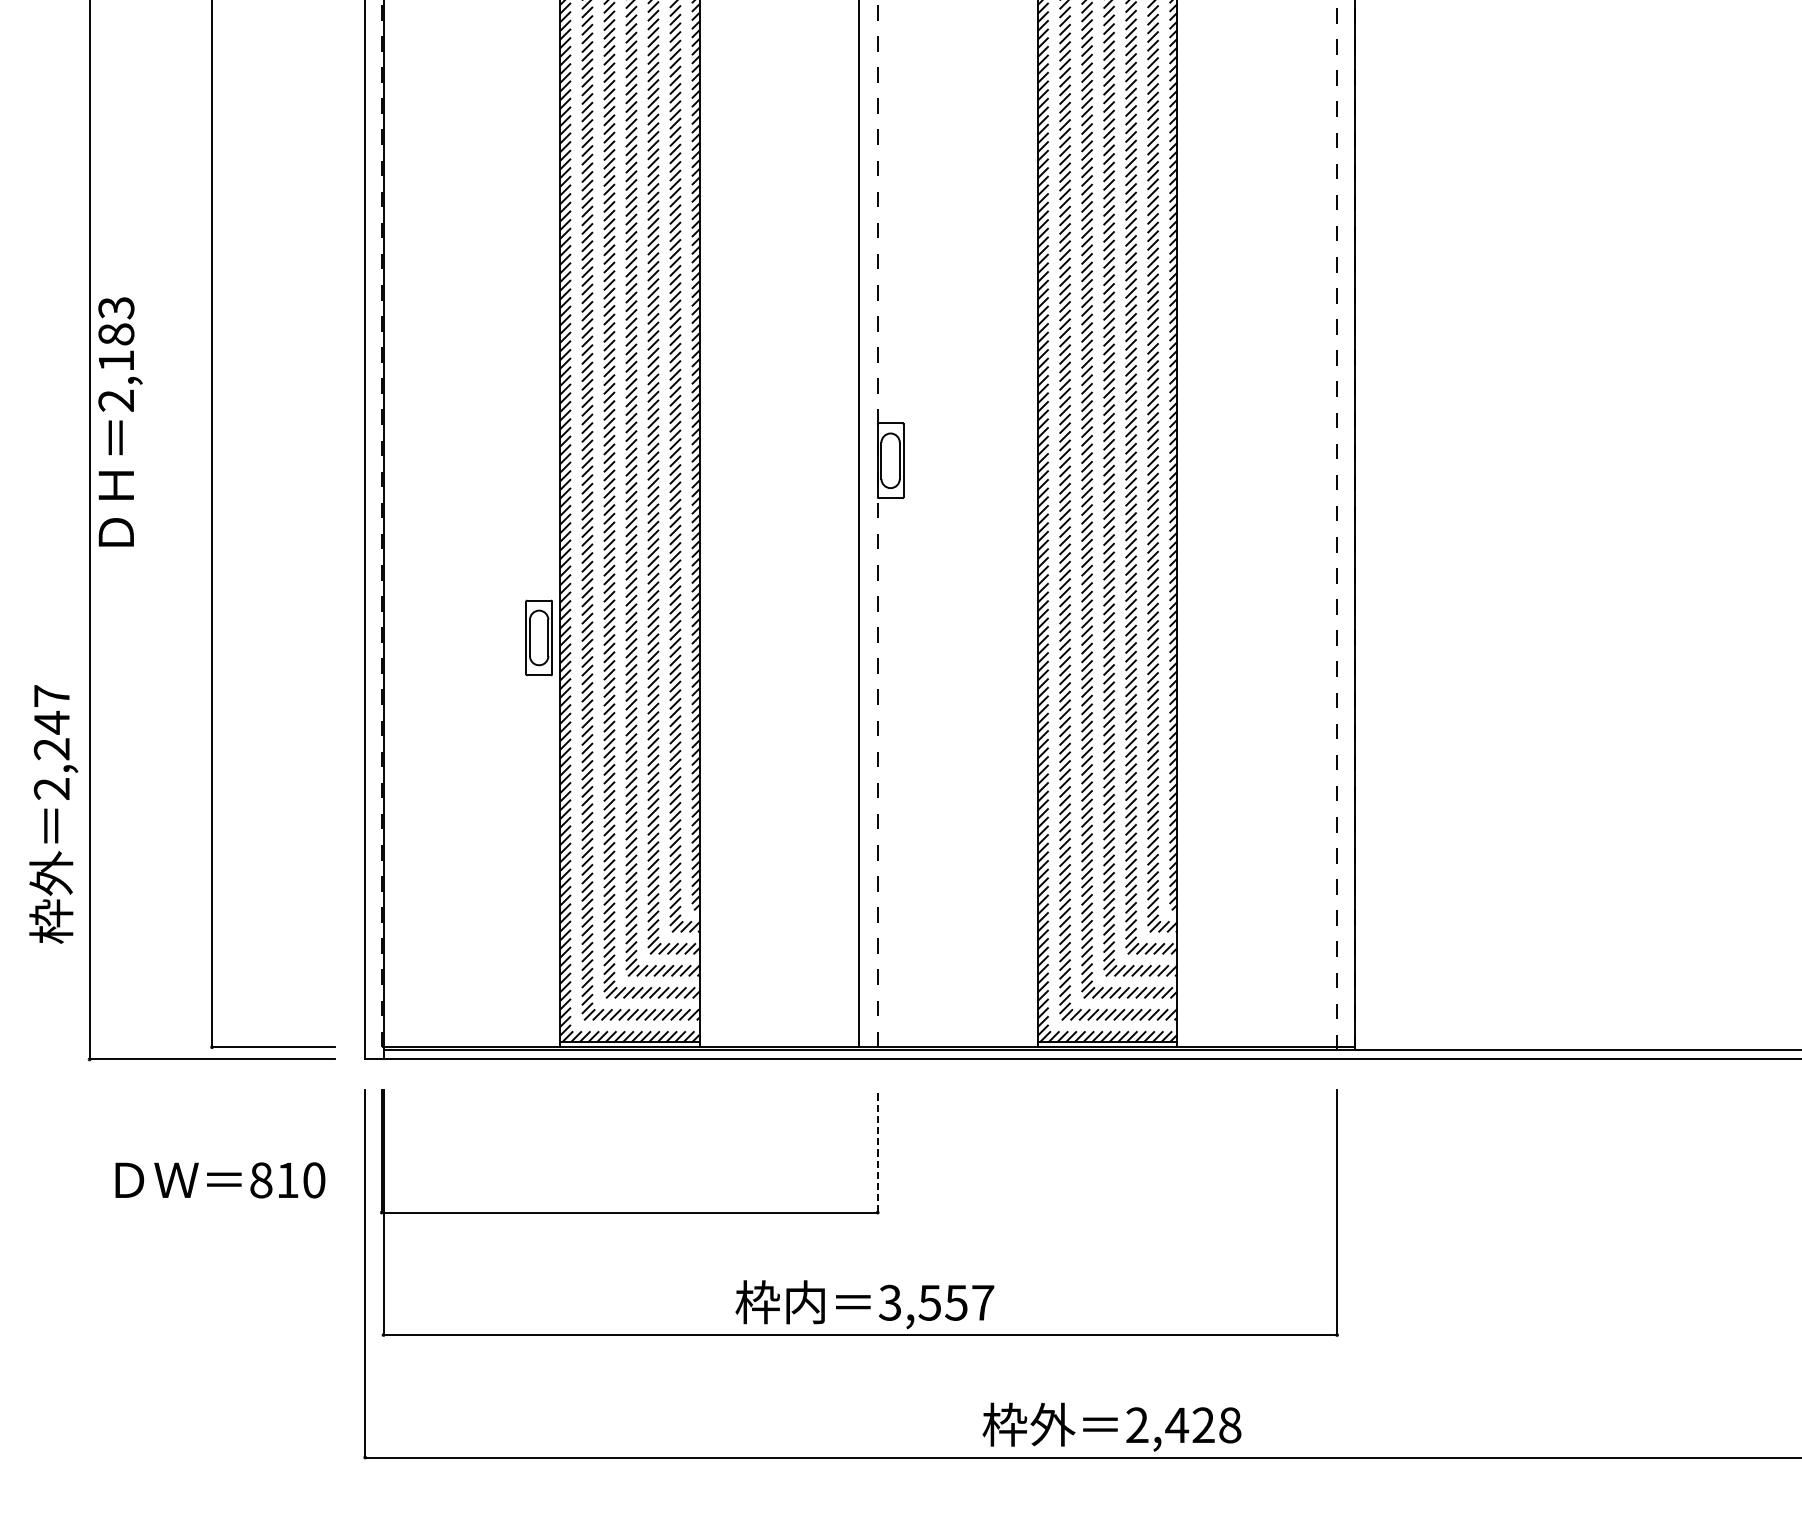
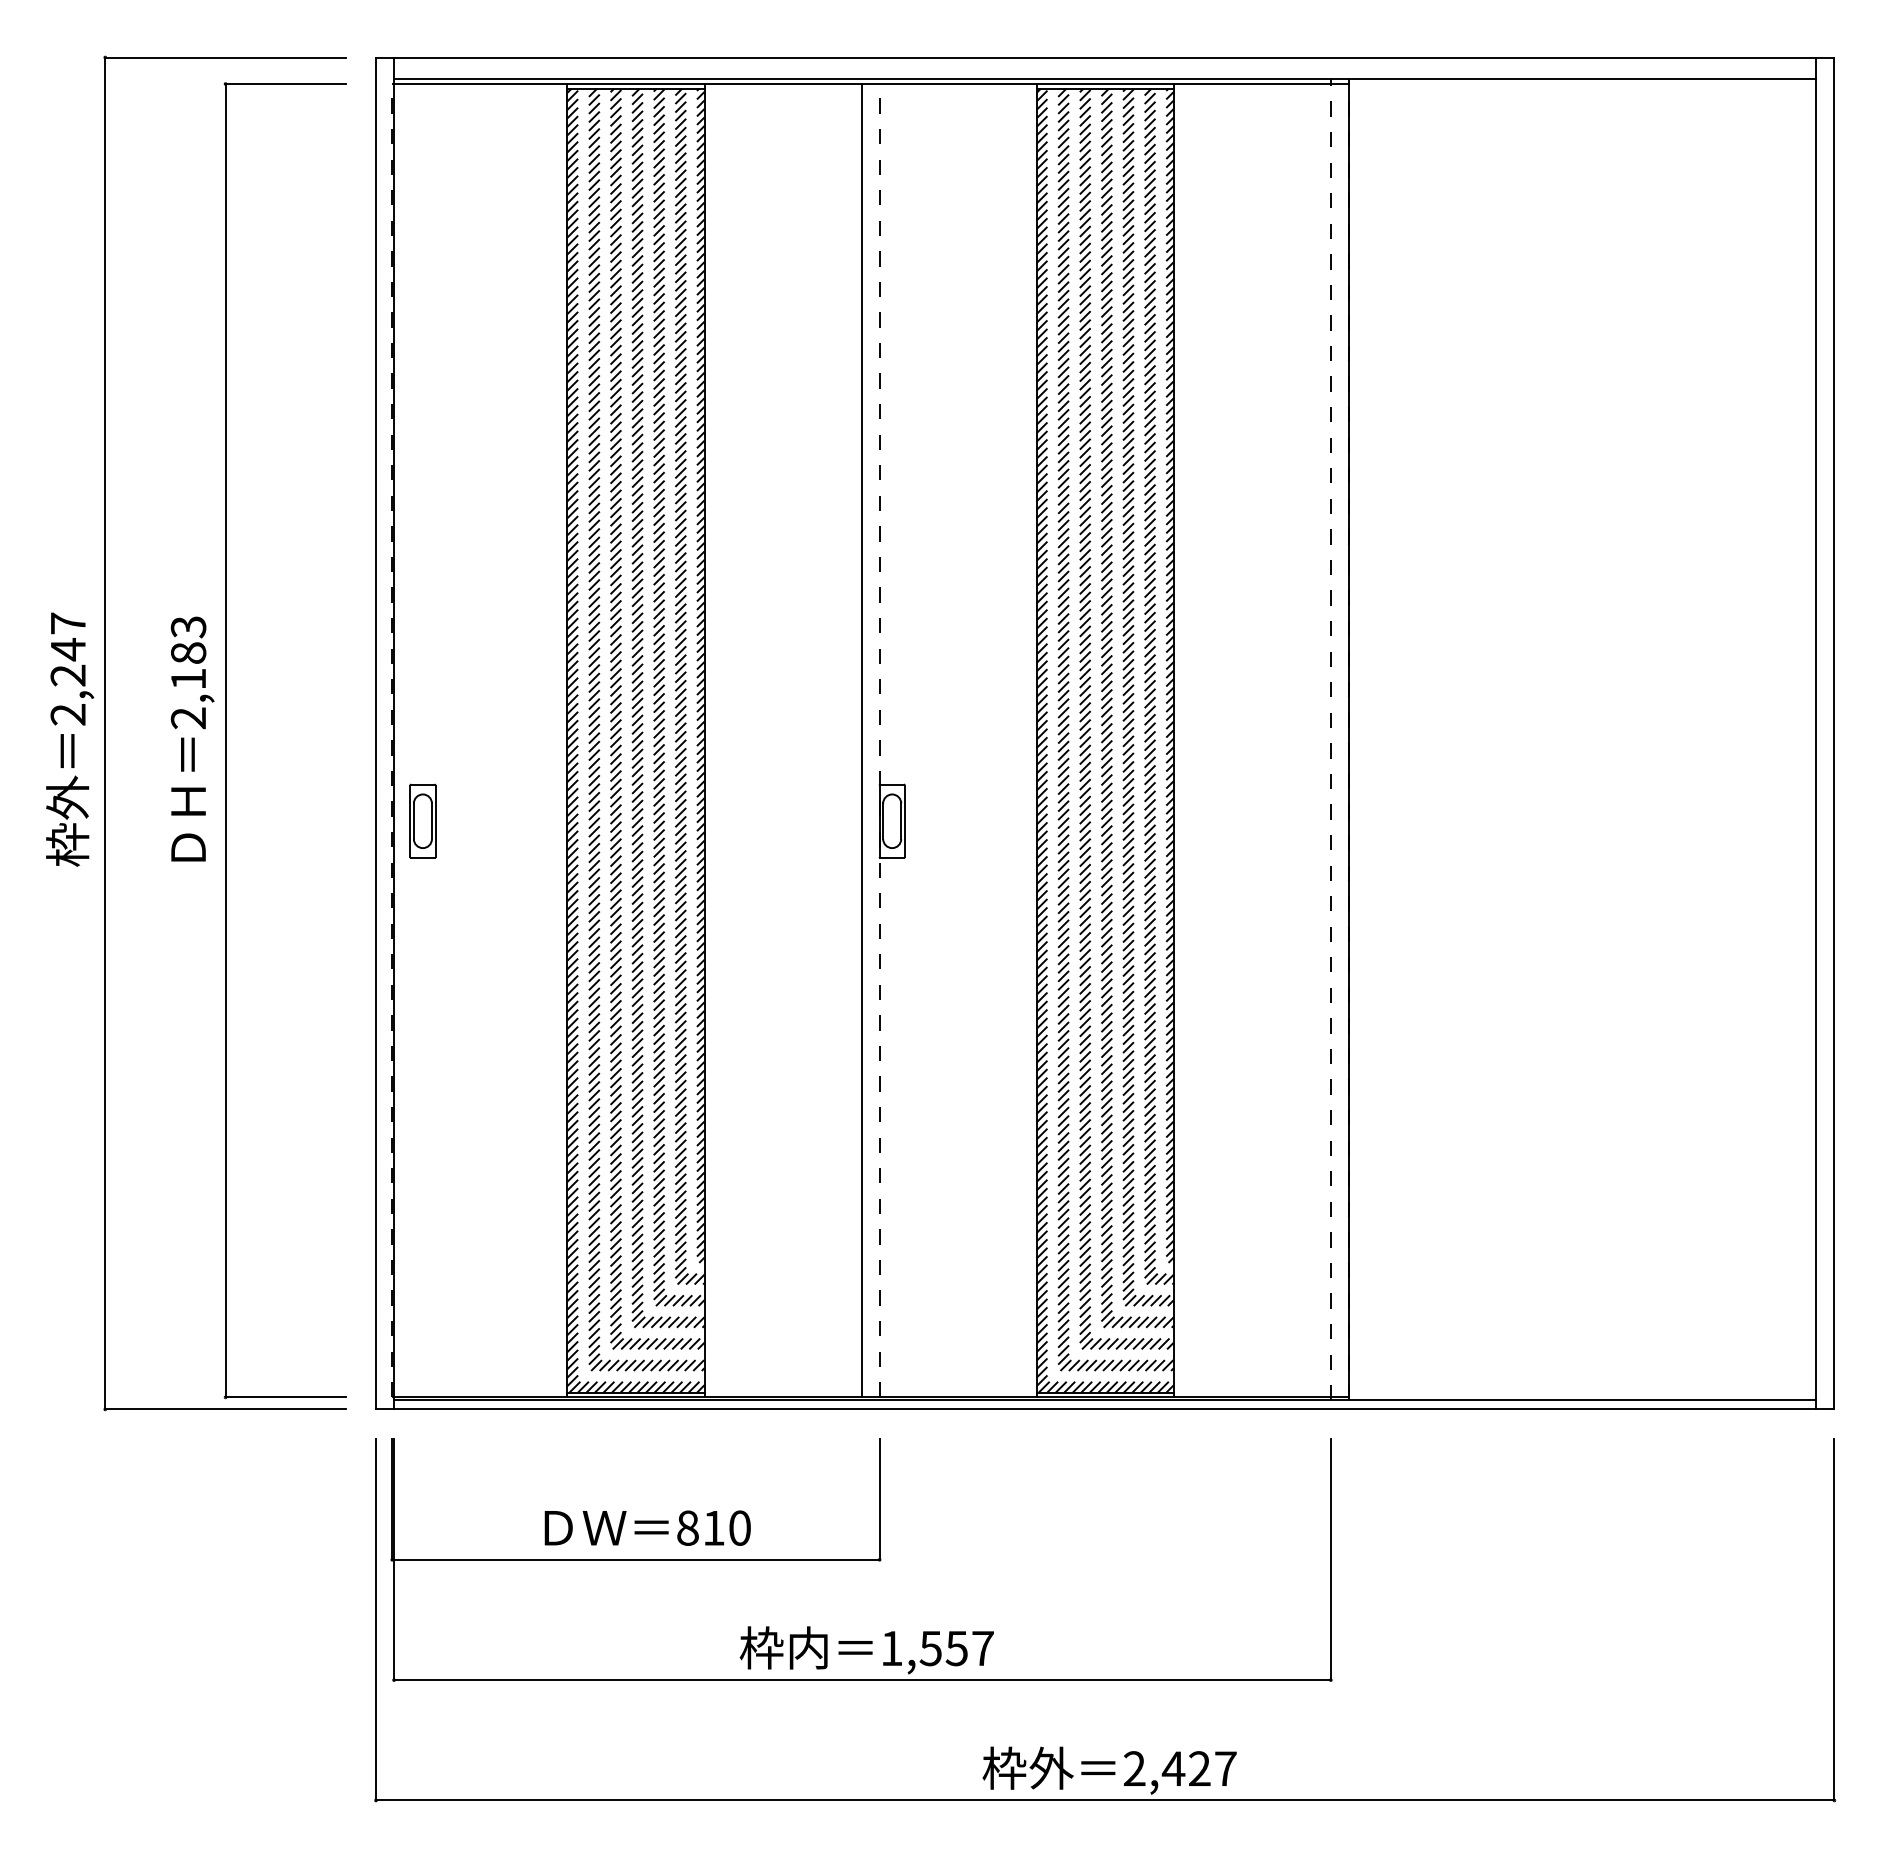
text: (120, 421) -> (192, 738), moved
part: (538, 637) -> (422, 820), moved
text: (54, 814) -> (70, 739), moved
line: (877, 1151) -> (879, 1499), dashed -> solid
text: (220, 1179) -> (647, 1527), moved
text: (889, 1302) -> (891, 1648), 3,557 -> 1,557
text: (1229, 1424) -> (1225, 1768), 2,428 -> 2,427

